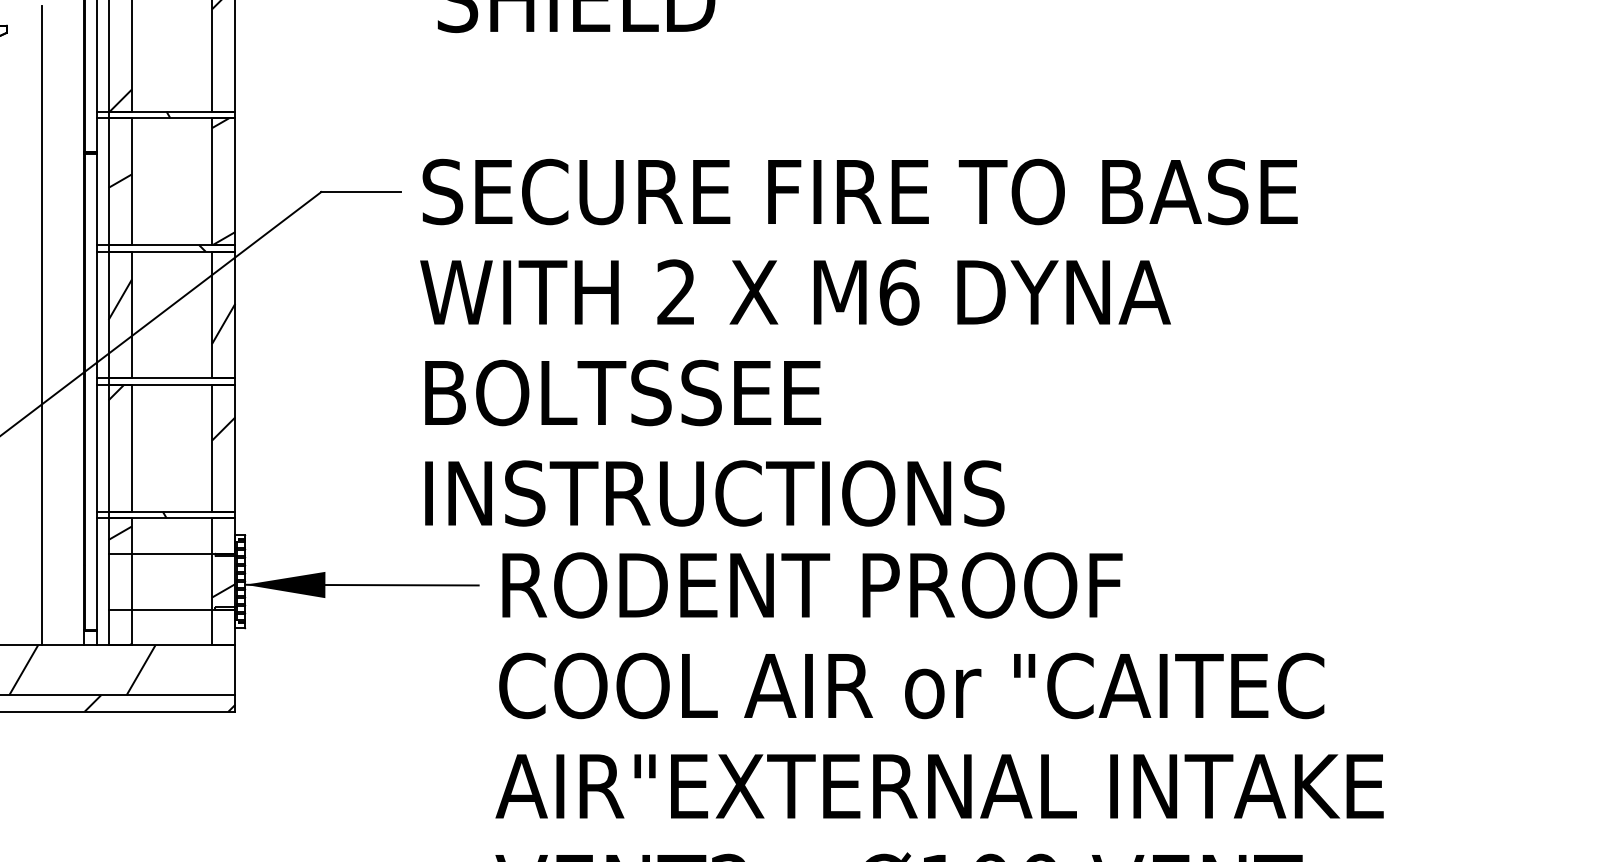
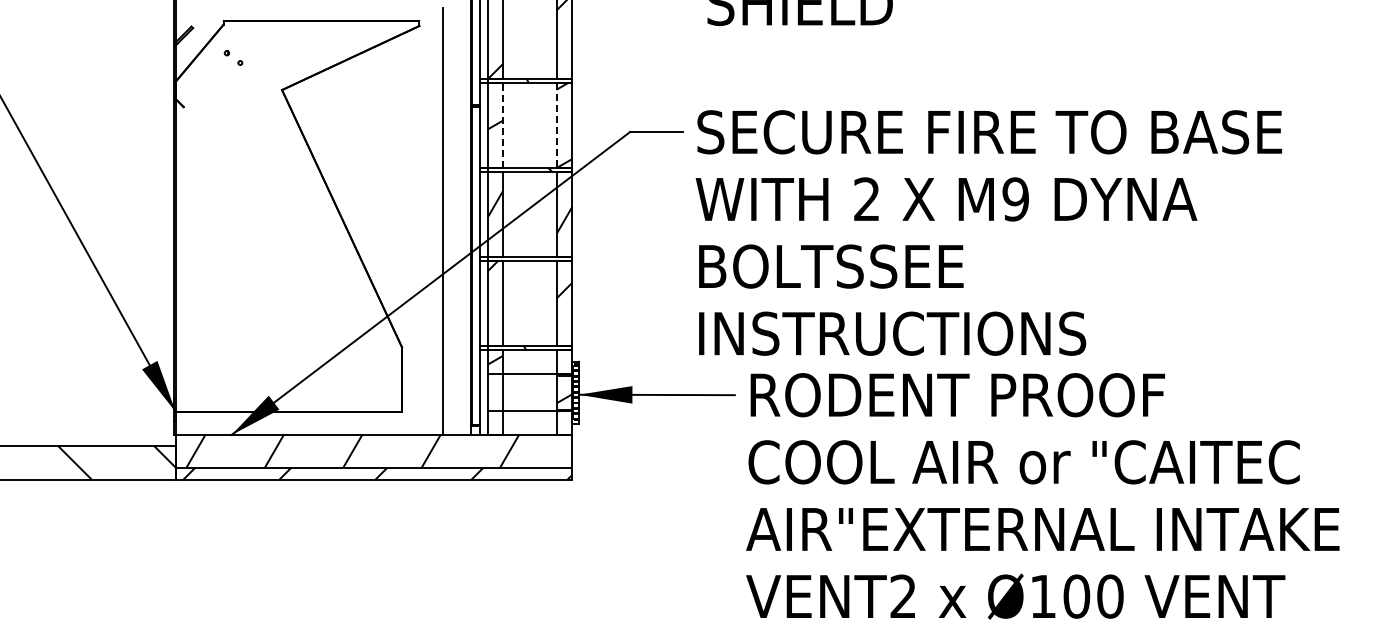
line: (132, 180) -> (503, 124), solid -> dashed
line: (211, 181) -> (556, 125), solid -> dashed
text: (898, 292) -> (1015, 199), M6 -> M9

